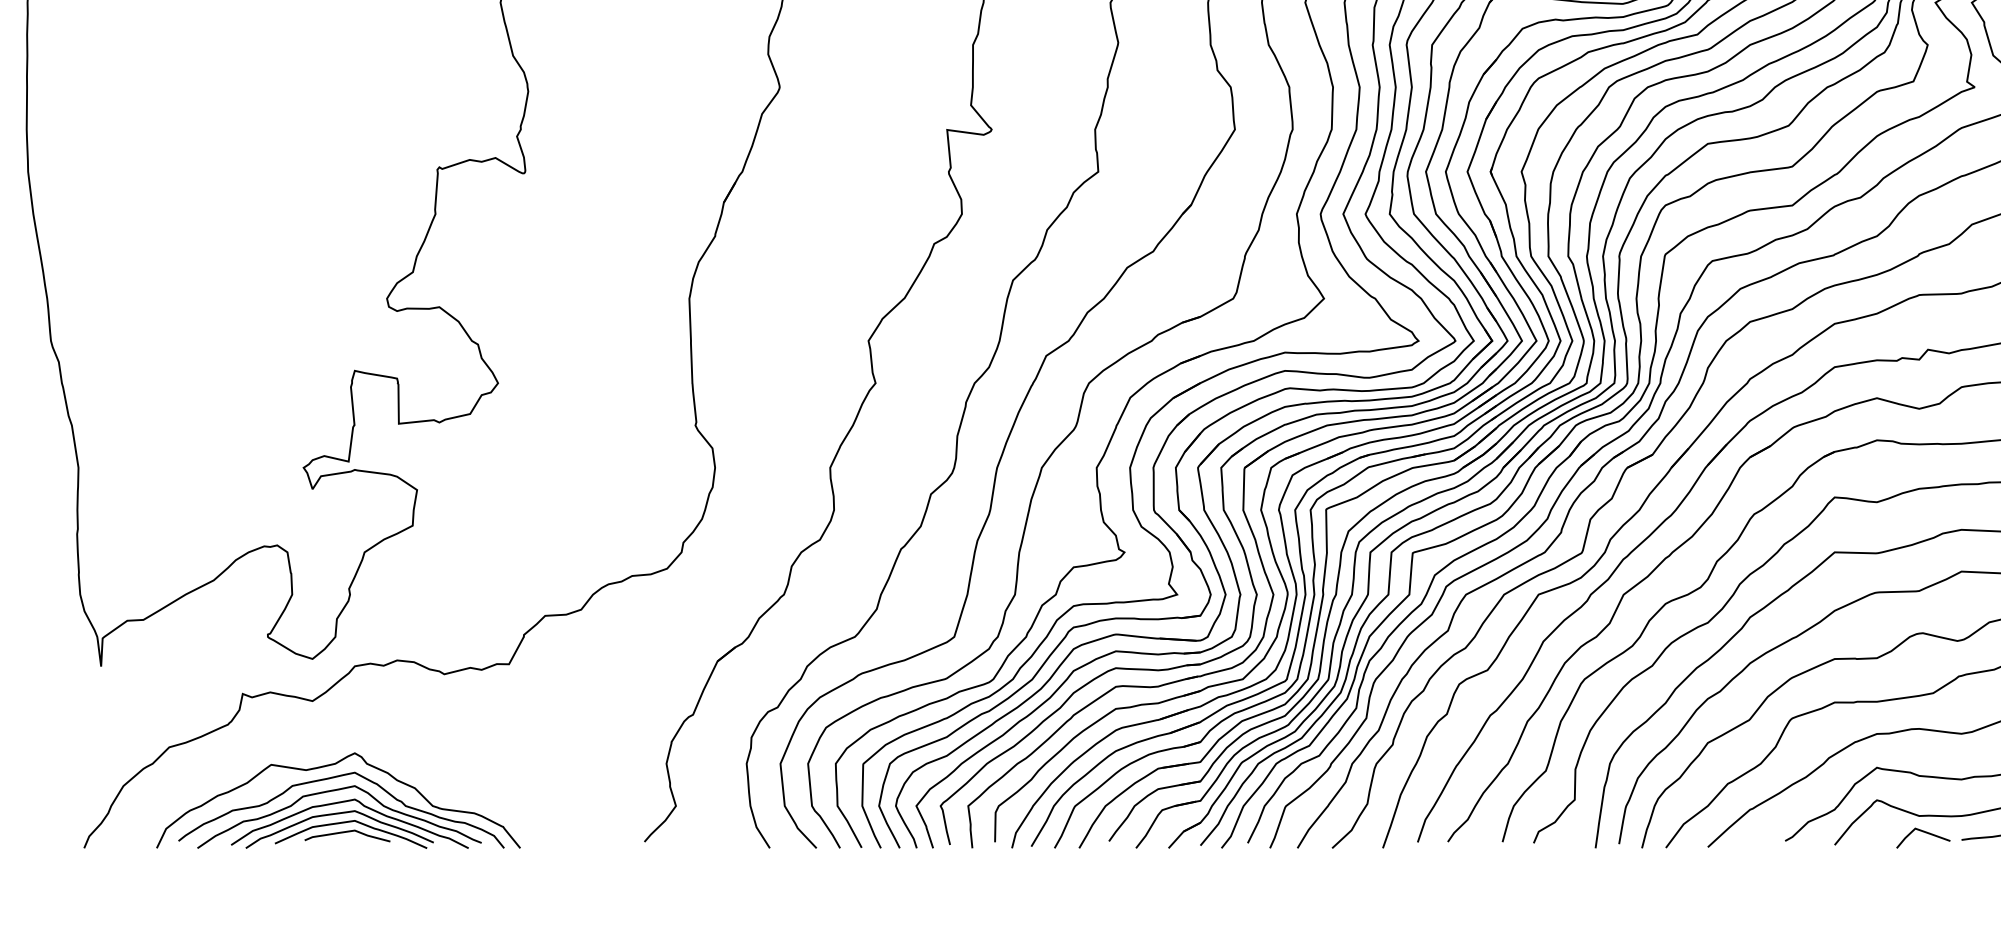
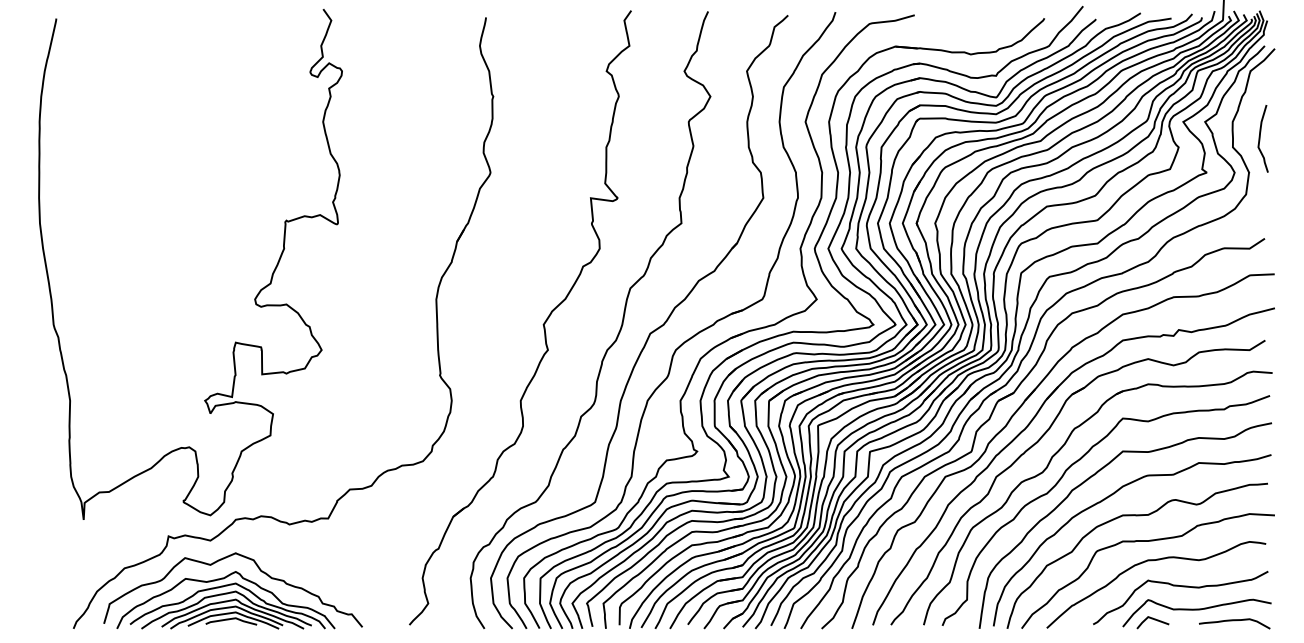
curve: (327, 735) -> (219, 561), added
line: (1925, 834) -> (1154, 620), moved

